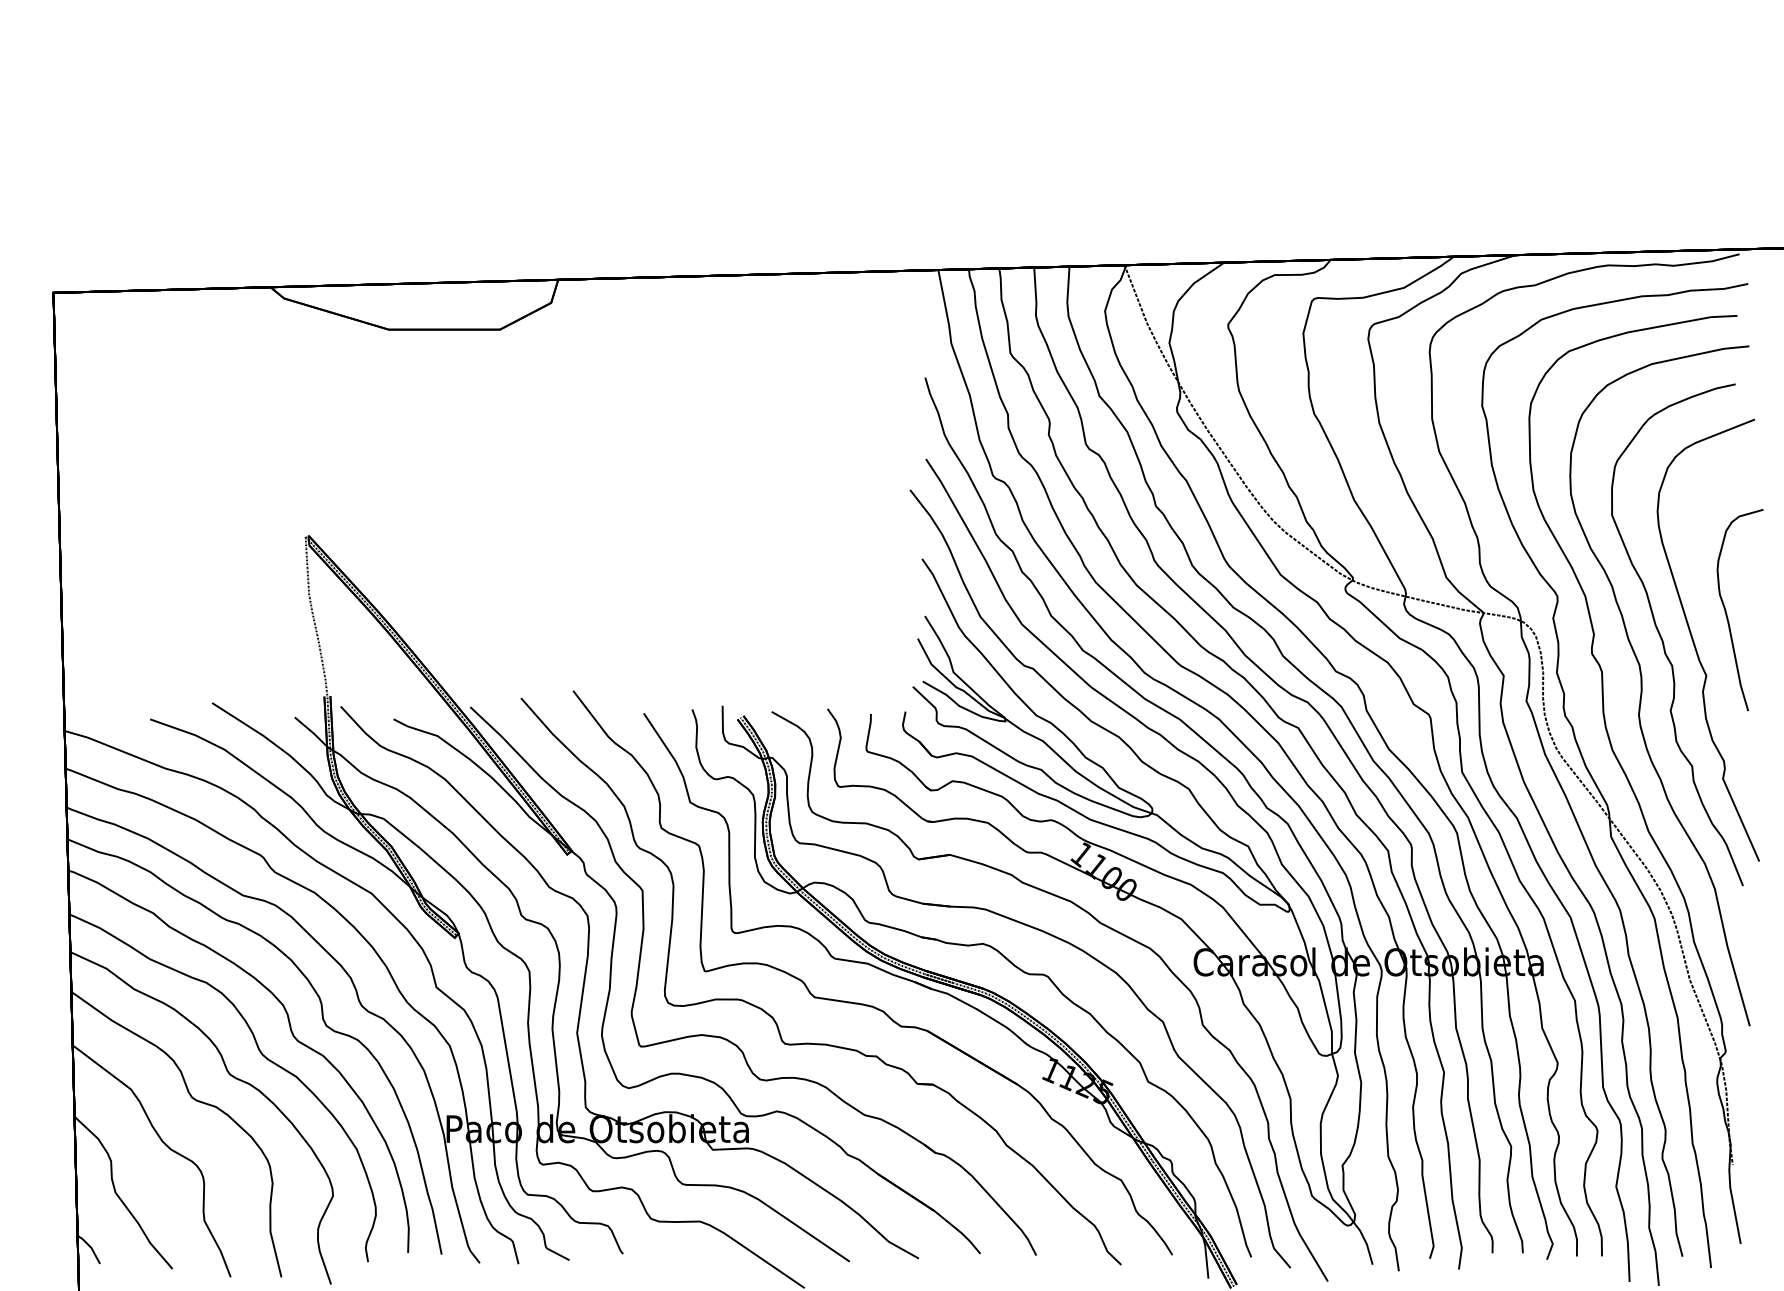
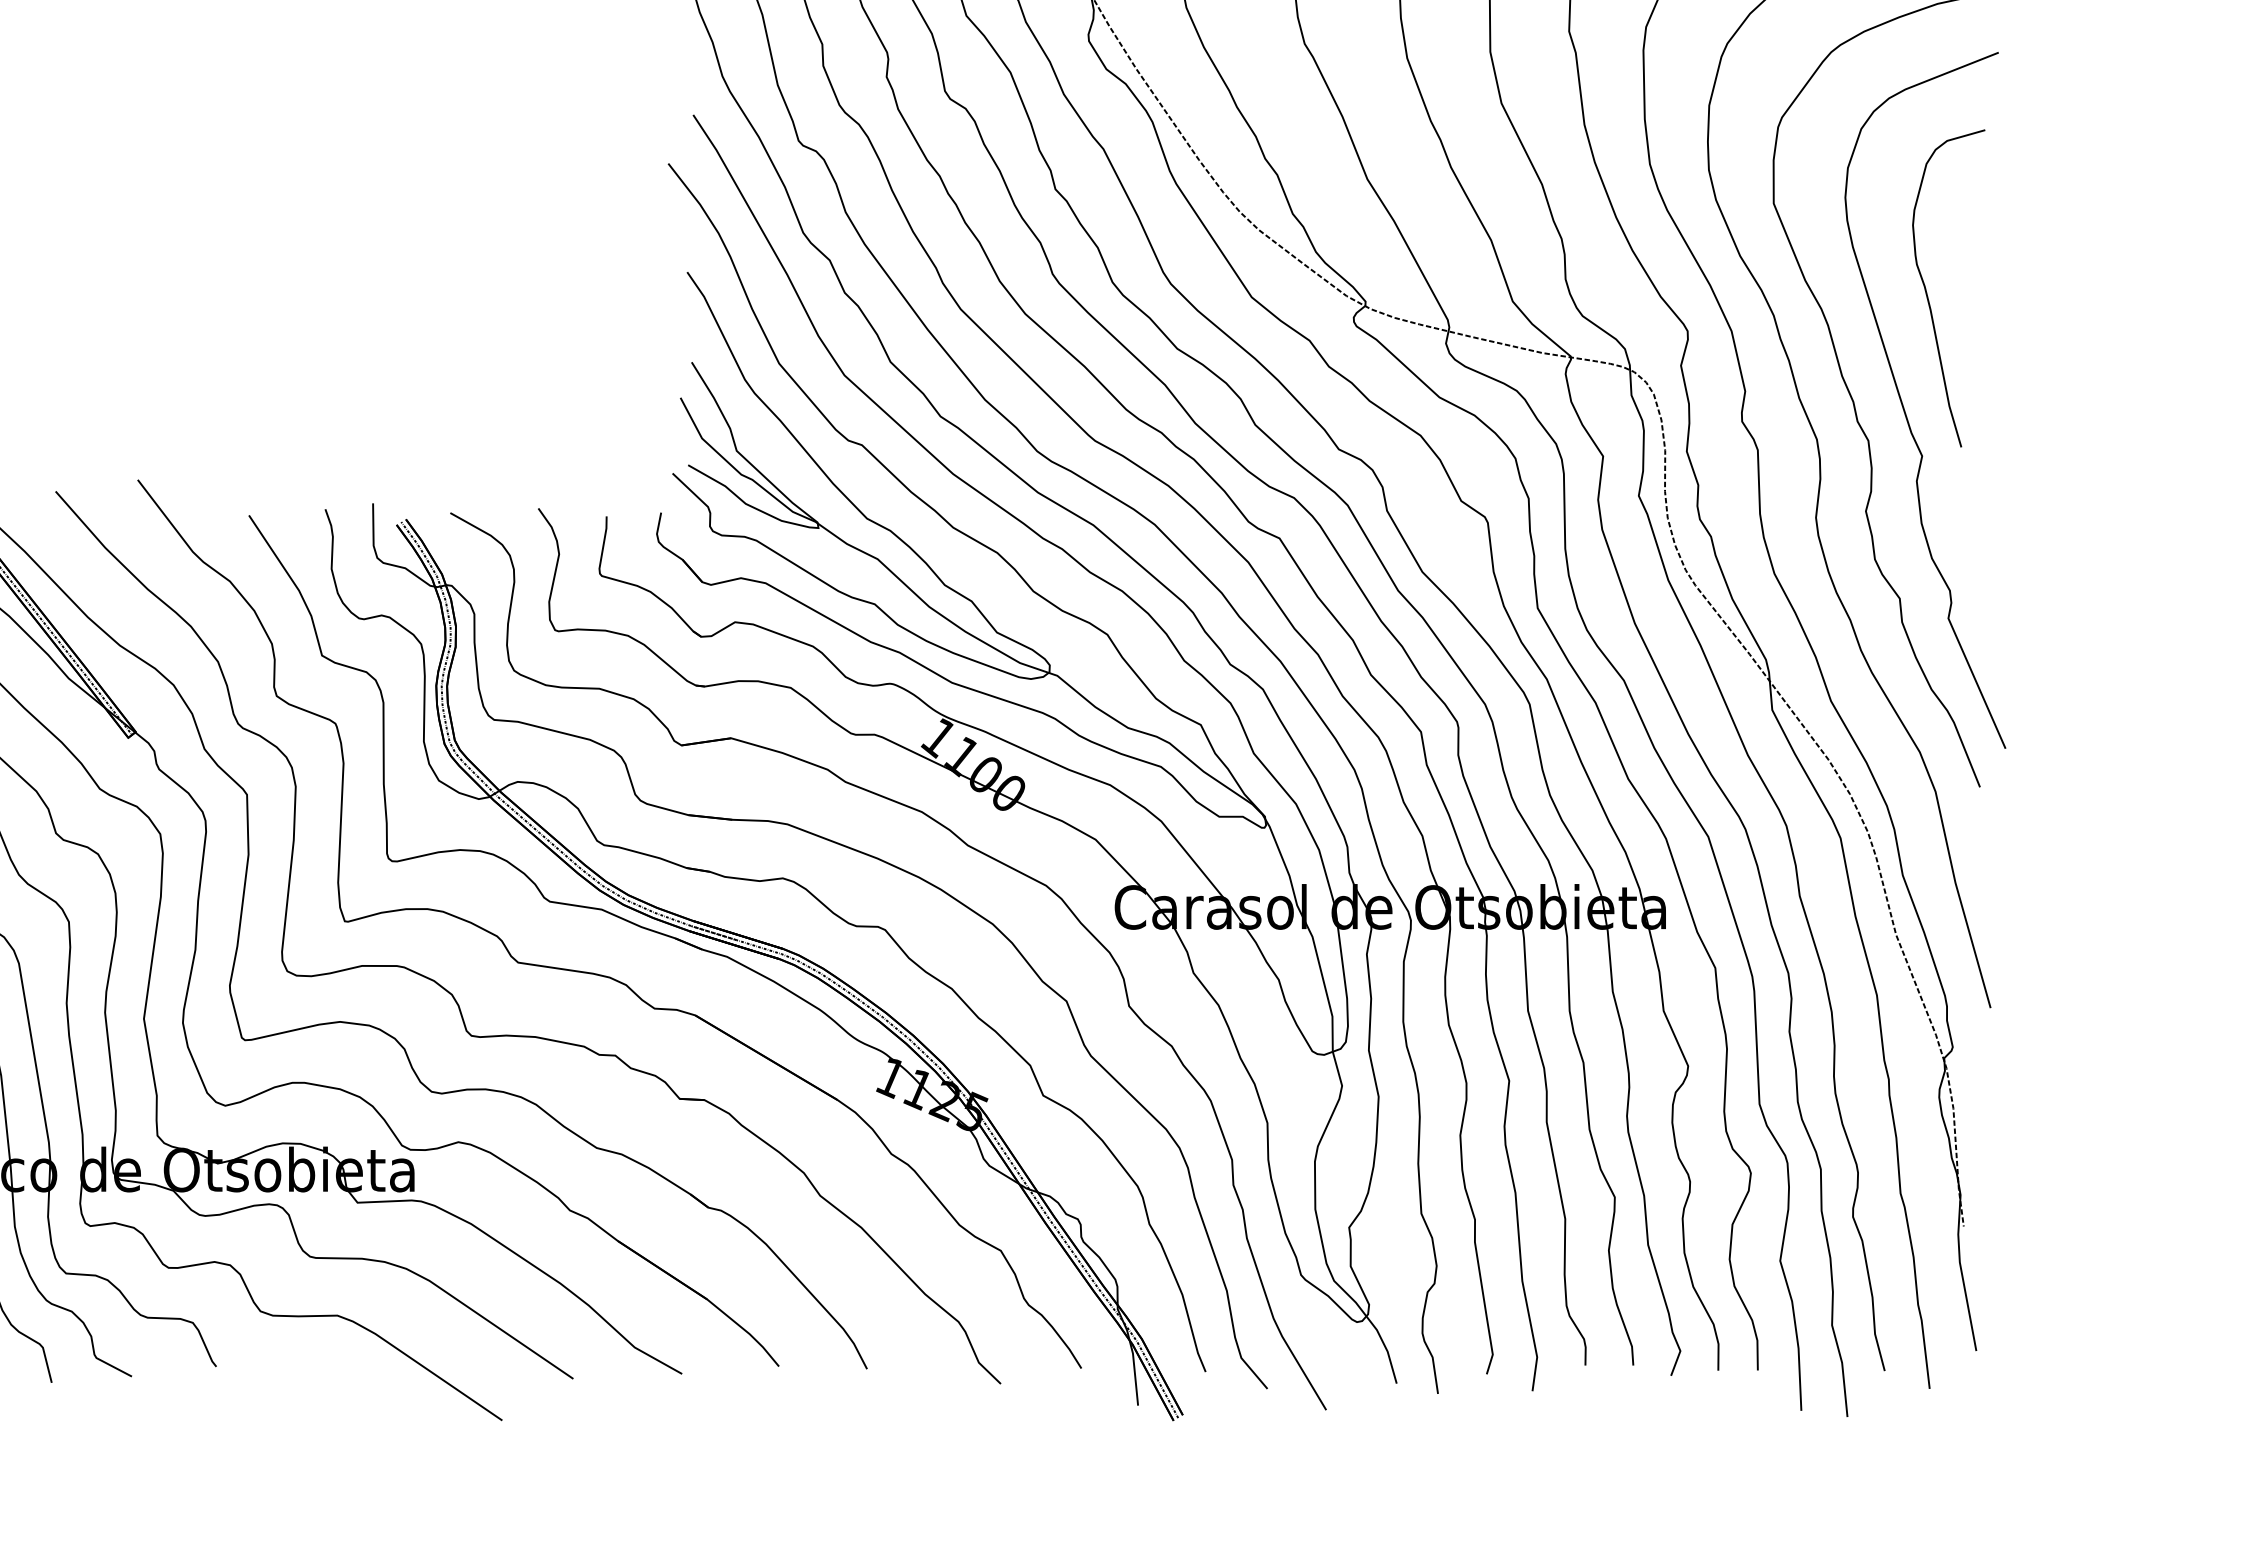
curve: (1727, 614) -> (1928, 295), moved

